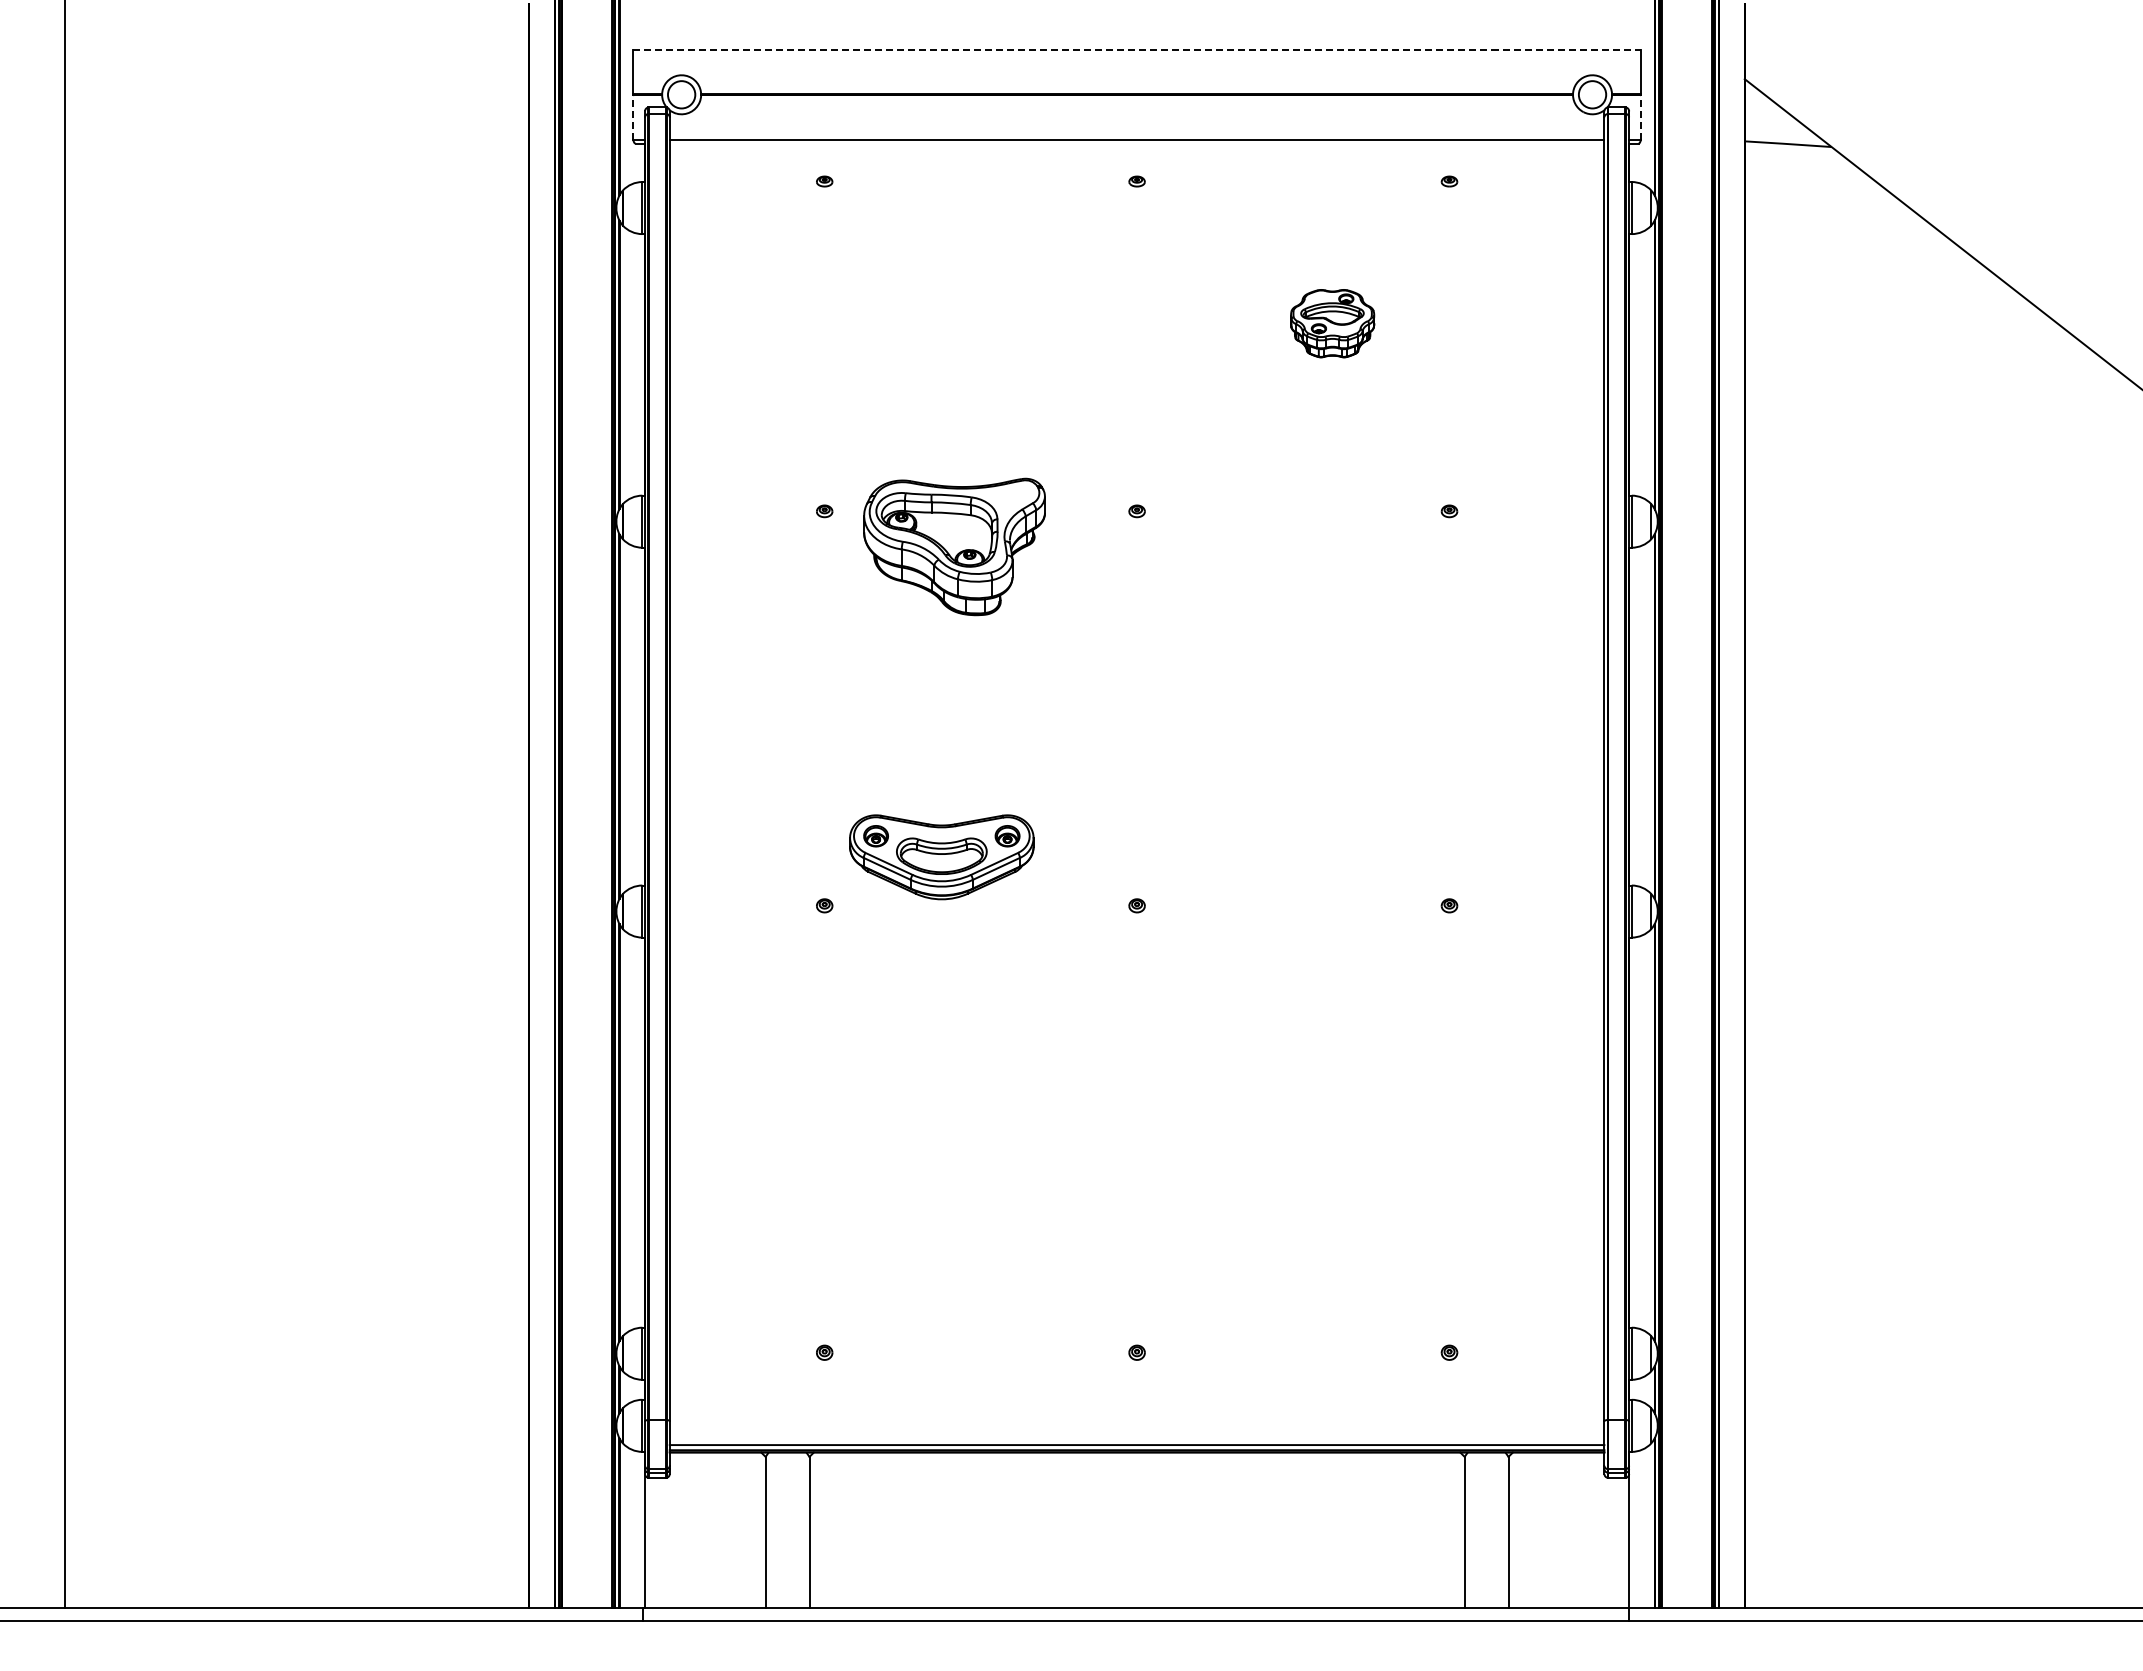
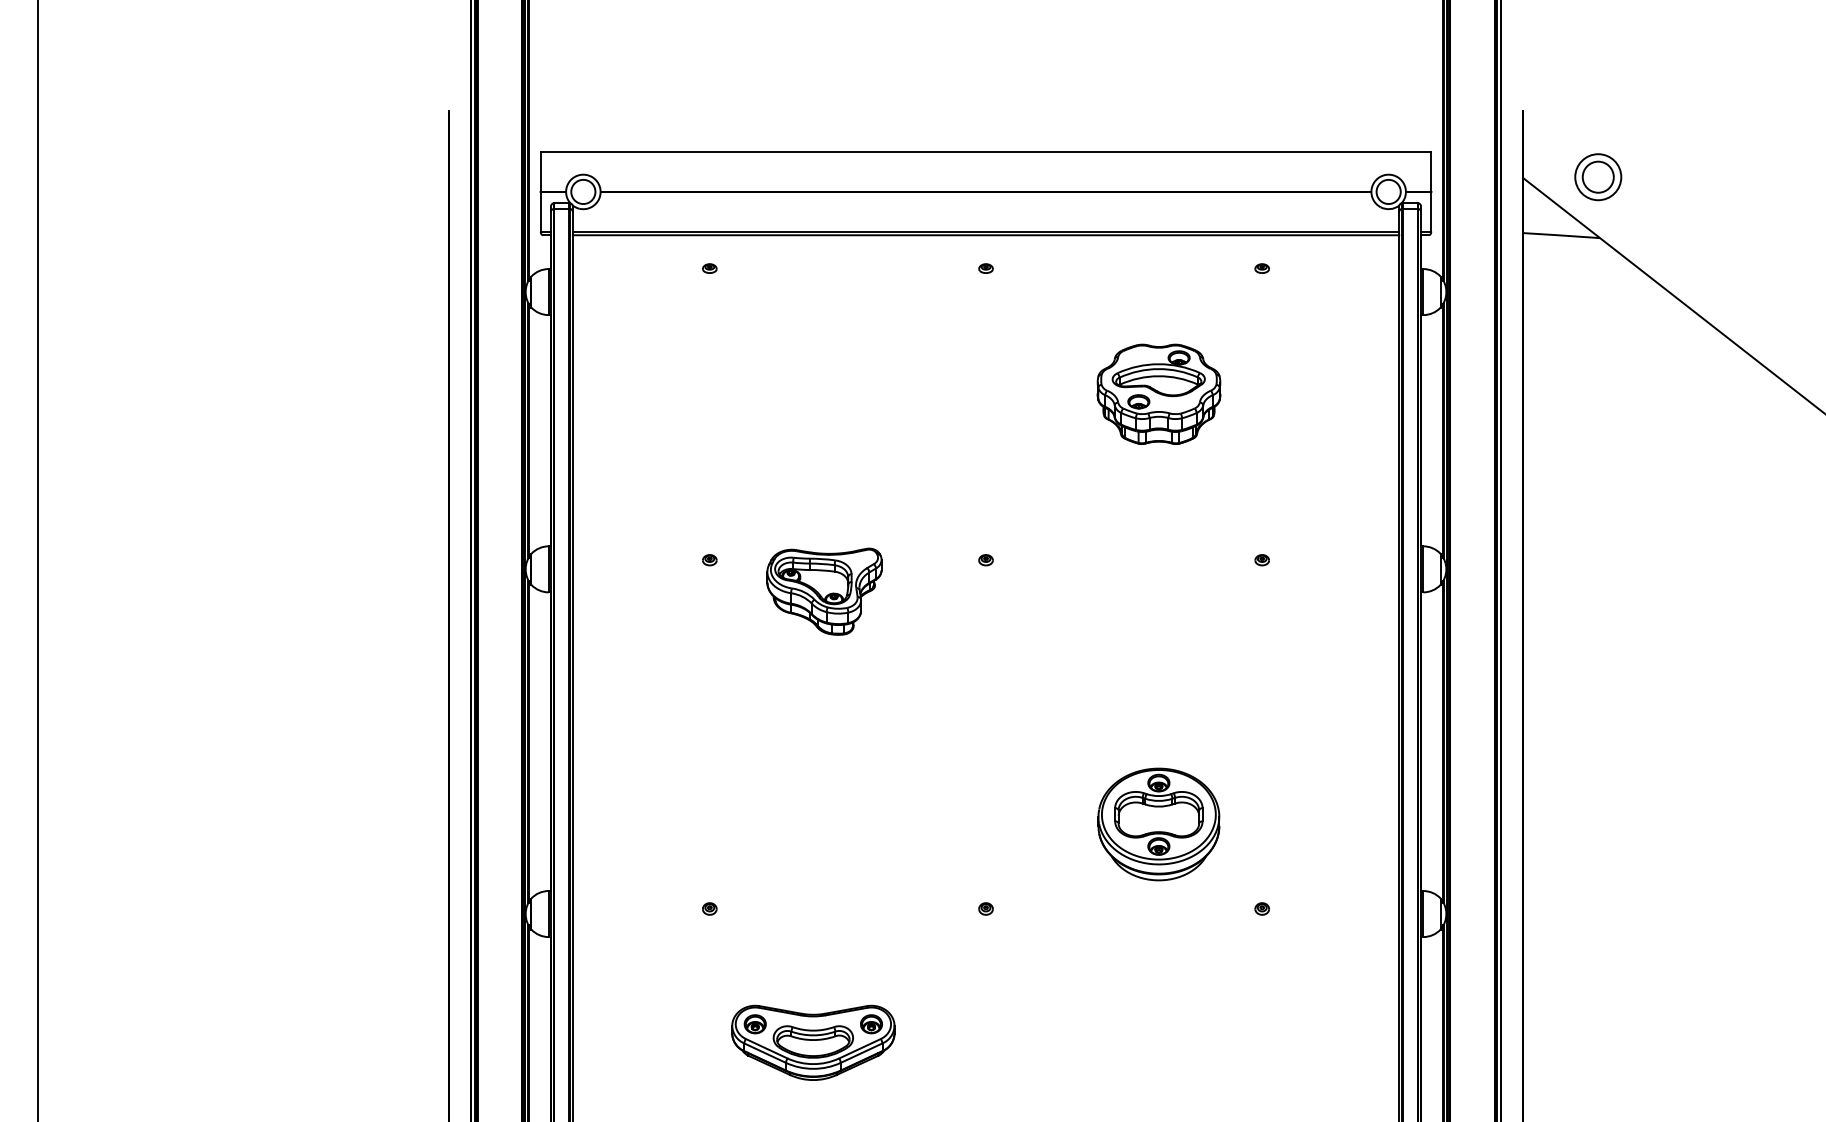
line: (1137, 49) -> (986, 151), dashed -> solid
part: (1829, 78) -> (1598, 177), added
line: (633, 116) -> (540, 211), dashed -> solid
line: (1640, 116) -> (1431, 211), dashed -> solid
line: (1136, 143) -> (985, 234), added
part: (1332, 323) -> (1158, 394), size x1.67
part: (953, 546) -> (823, 591), size x0.71
part: (1332, 810) -> (1158, 824), added
part: (941, 857) -> (813, 1043), moved

